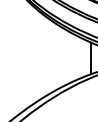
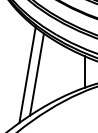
line: (43, 60) -> (36, 74), added
line: (34, 61) -> (27, 75), added

